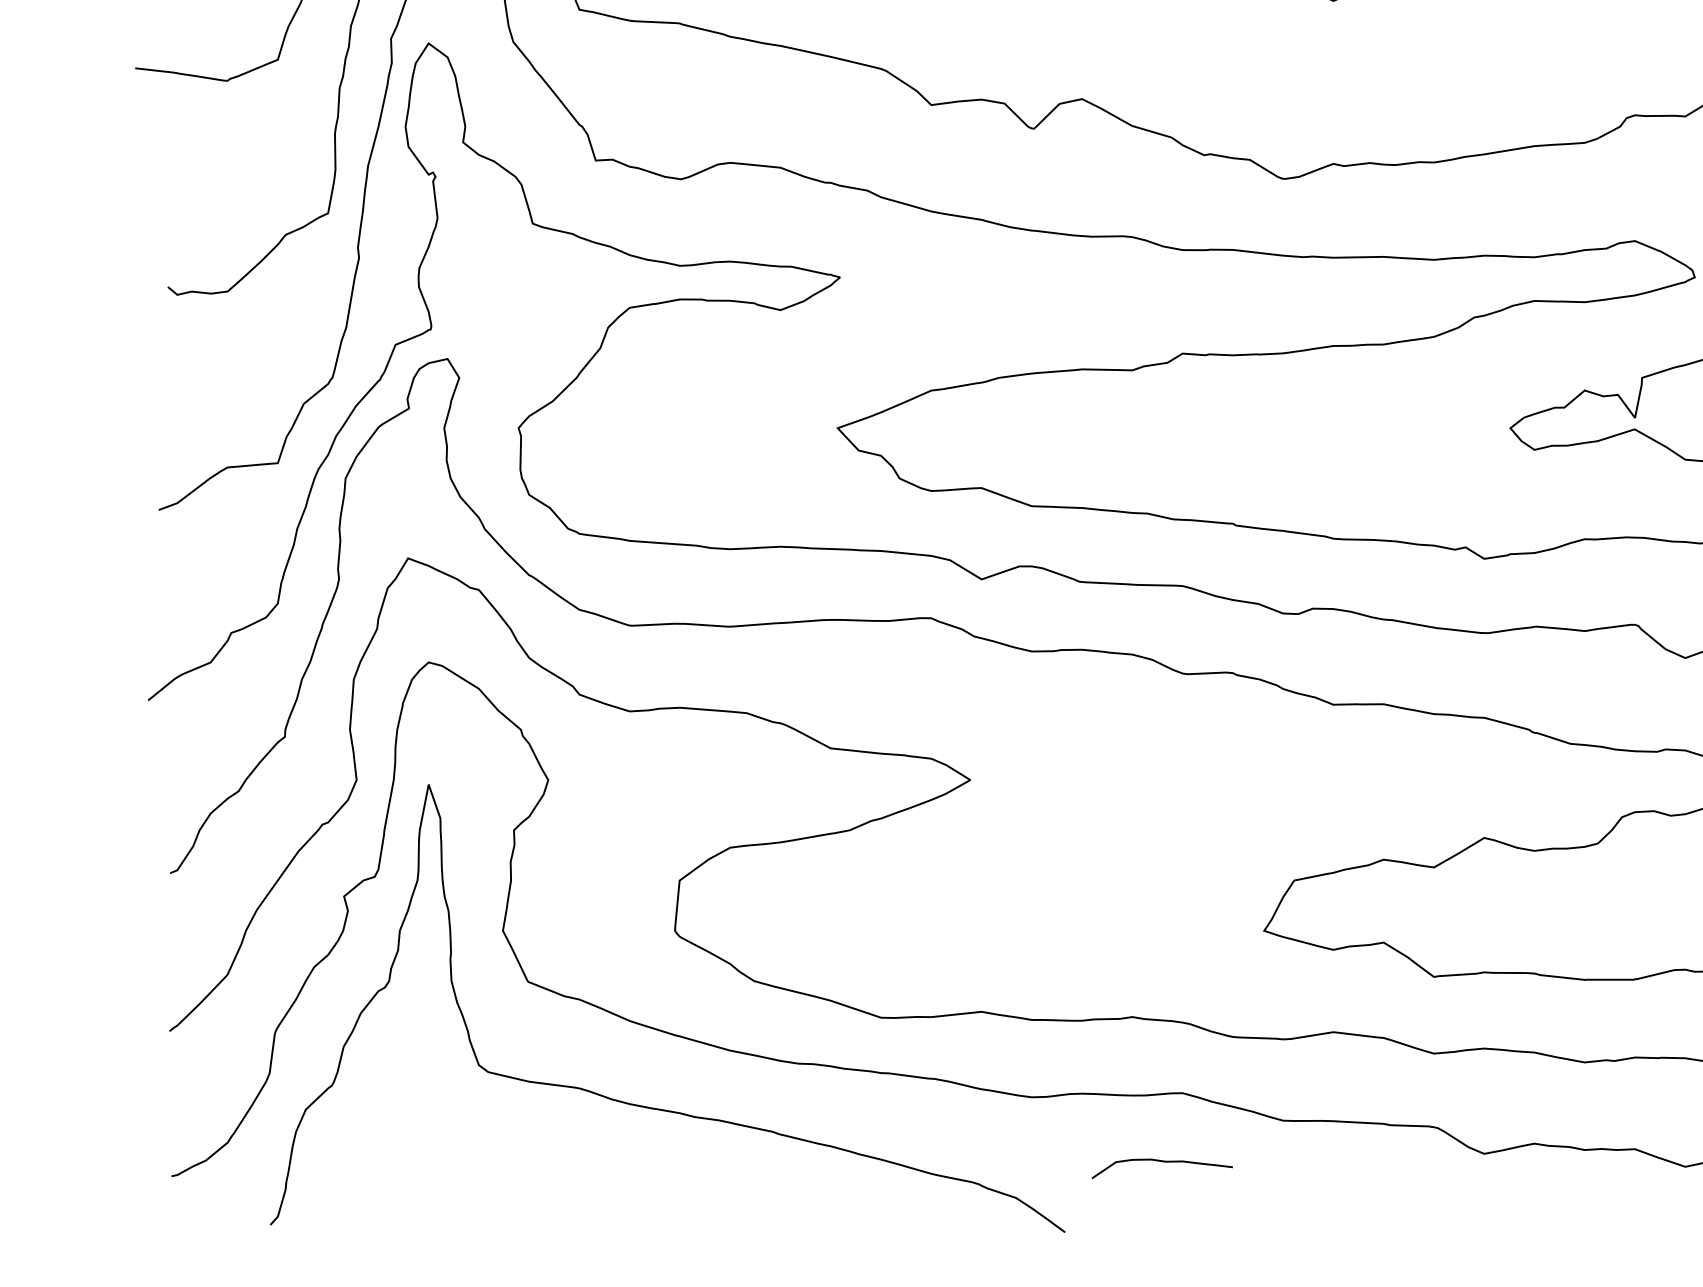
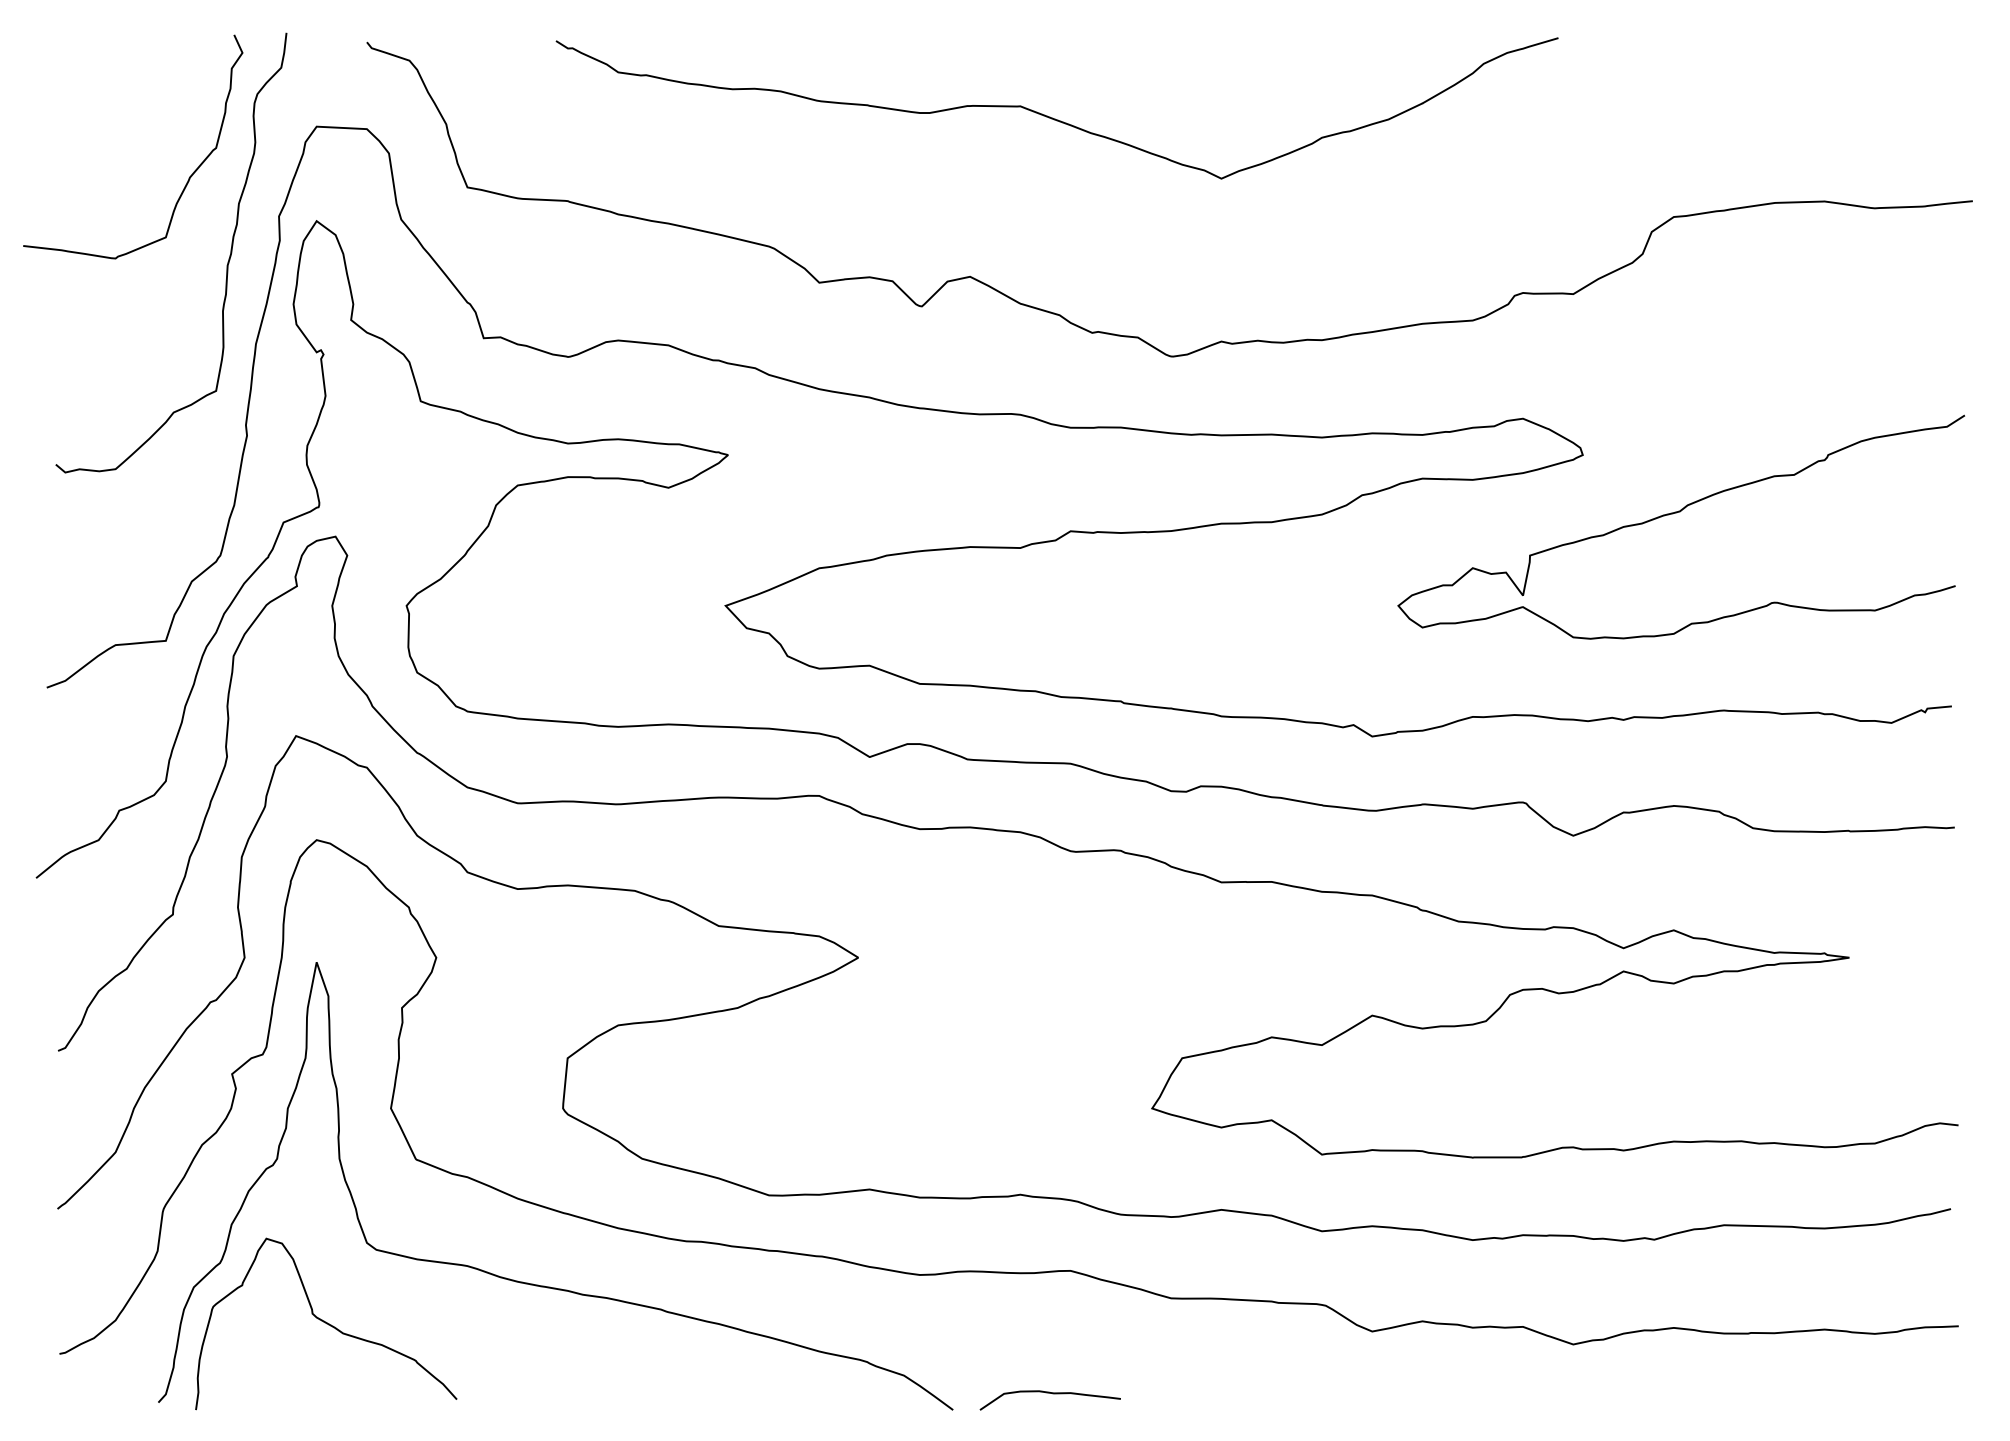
curve: (438, 1145) -> (326, 1323), added
curve: (1164, 1162) -> (1052, 1394), moved

